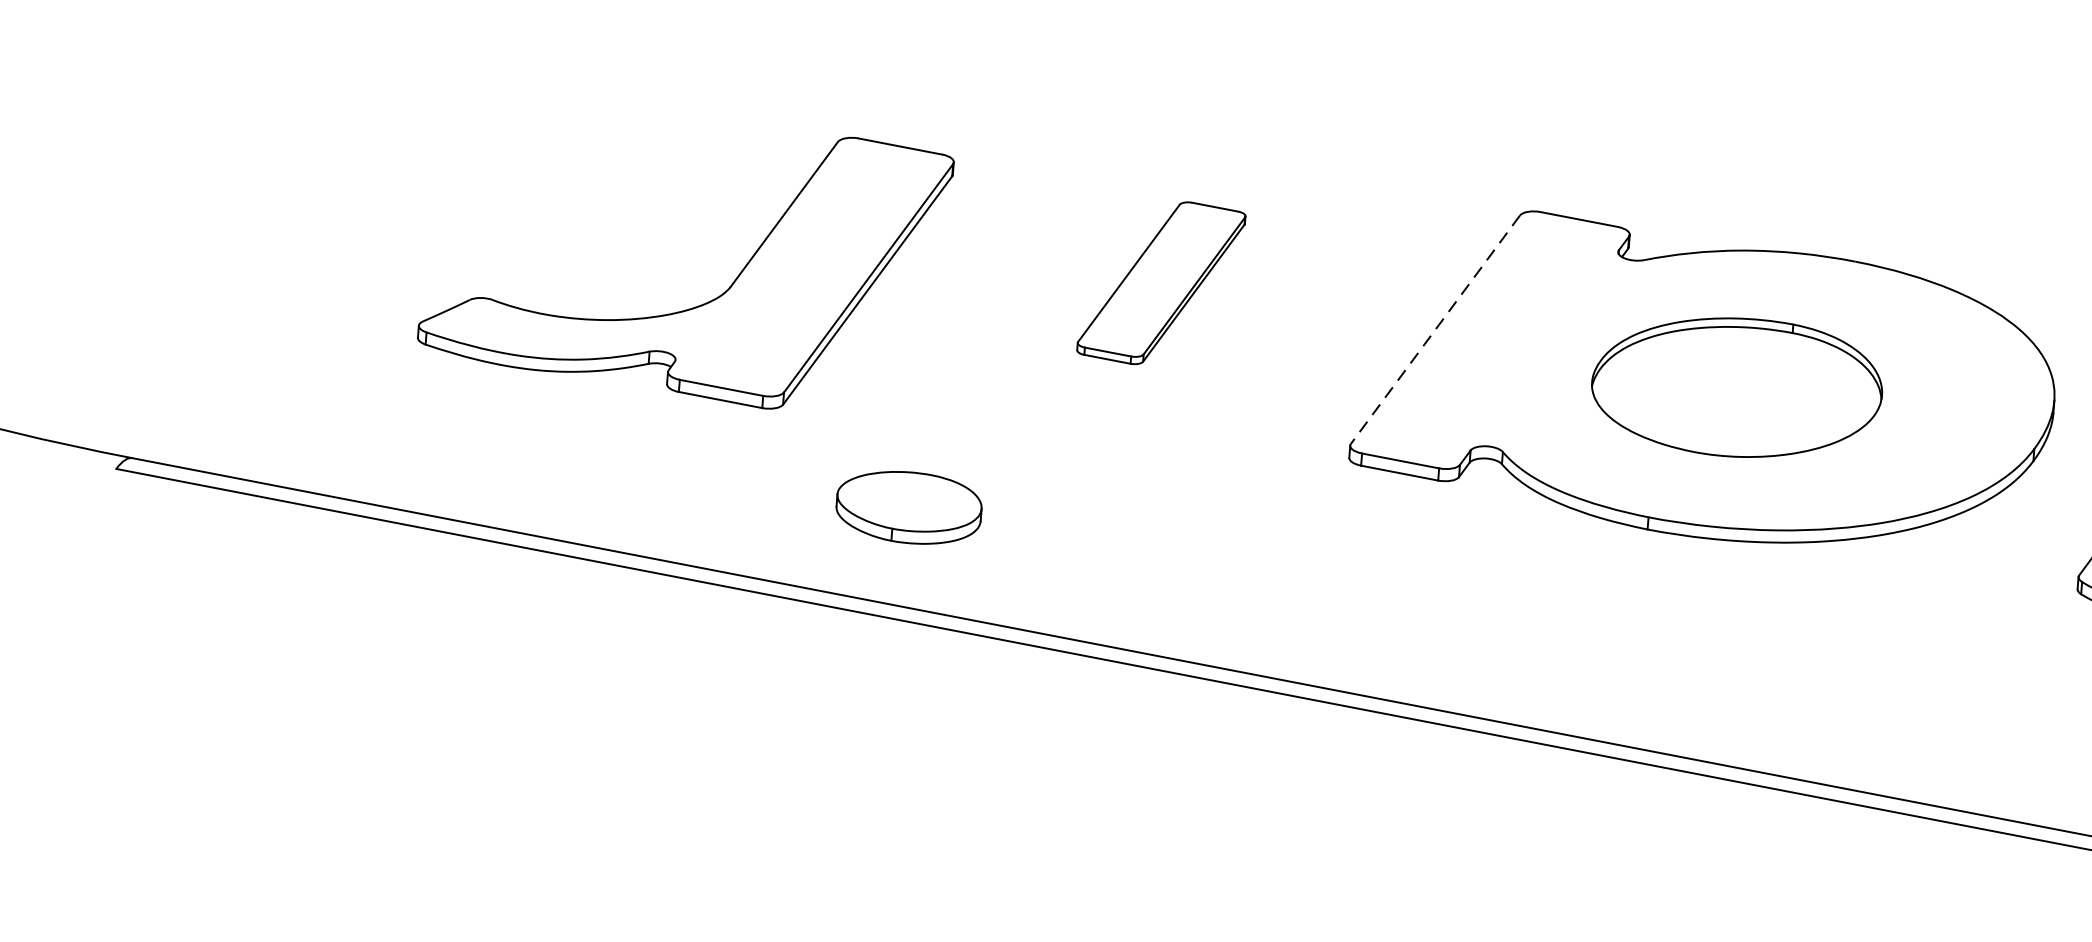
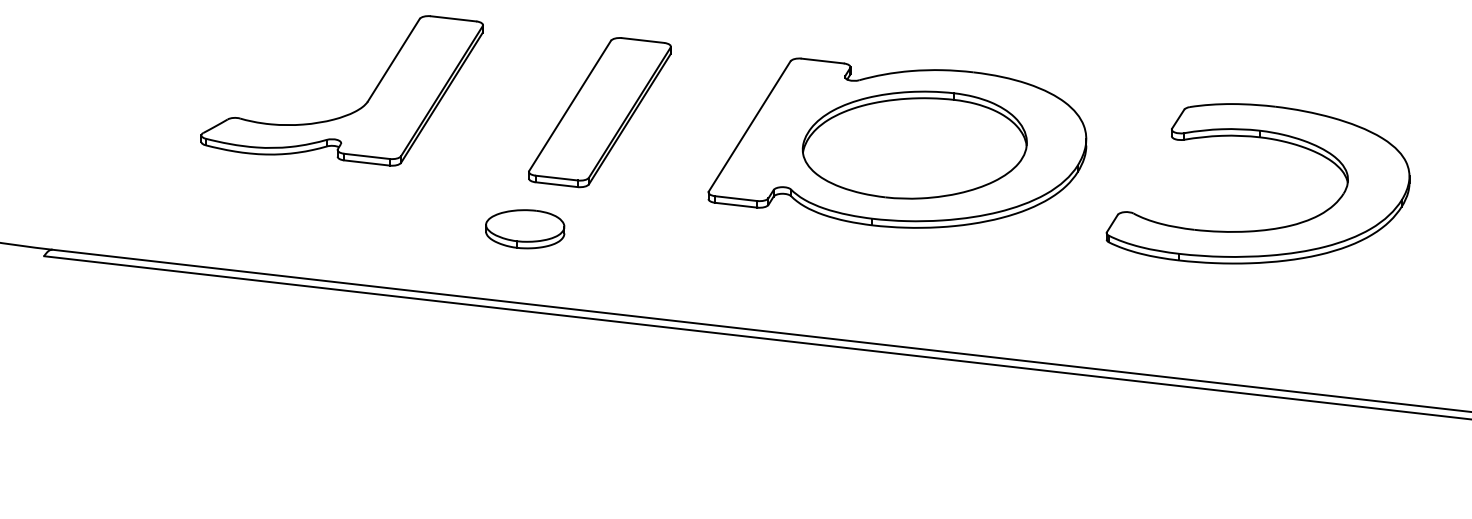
part: (1160, 282) -> (599, 112), size x1.67
part: (693, 306) -> (348, 113), moved
line: (1435, 329) -> (749, 126), dashed -> solid
part: (1736, 386) -> (914, 144), size x1.43
part: (909, 508) -> (525, 229), moved

